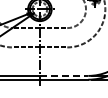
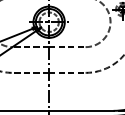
line: (64, 75) -> (81, 110), dashed -> solid

